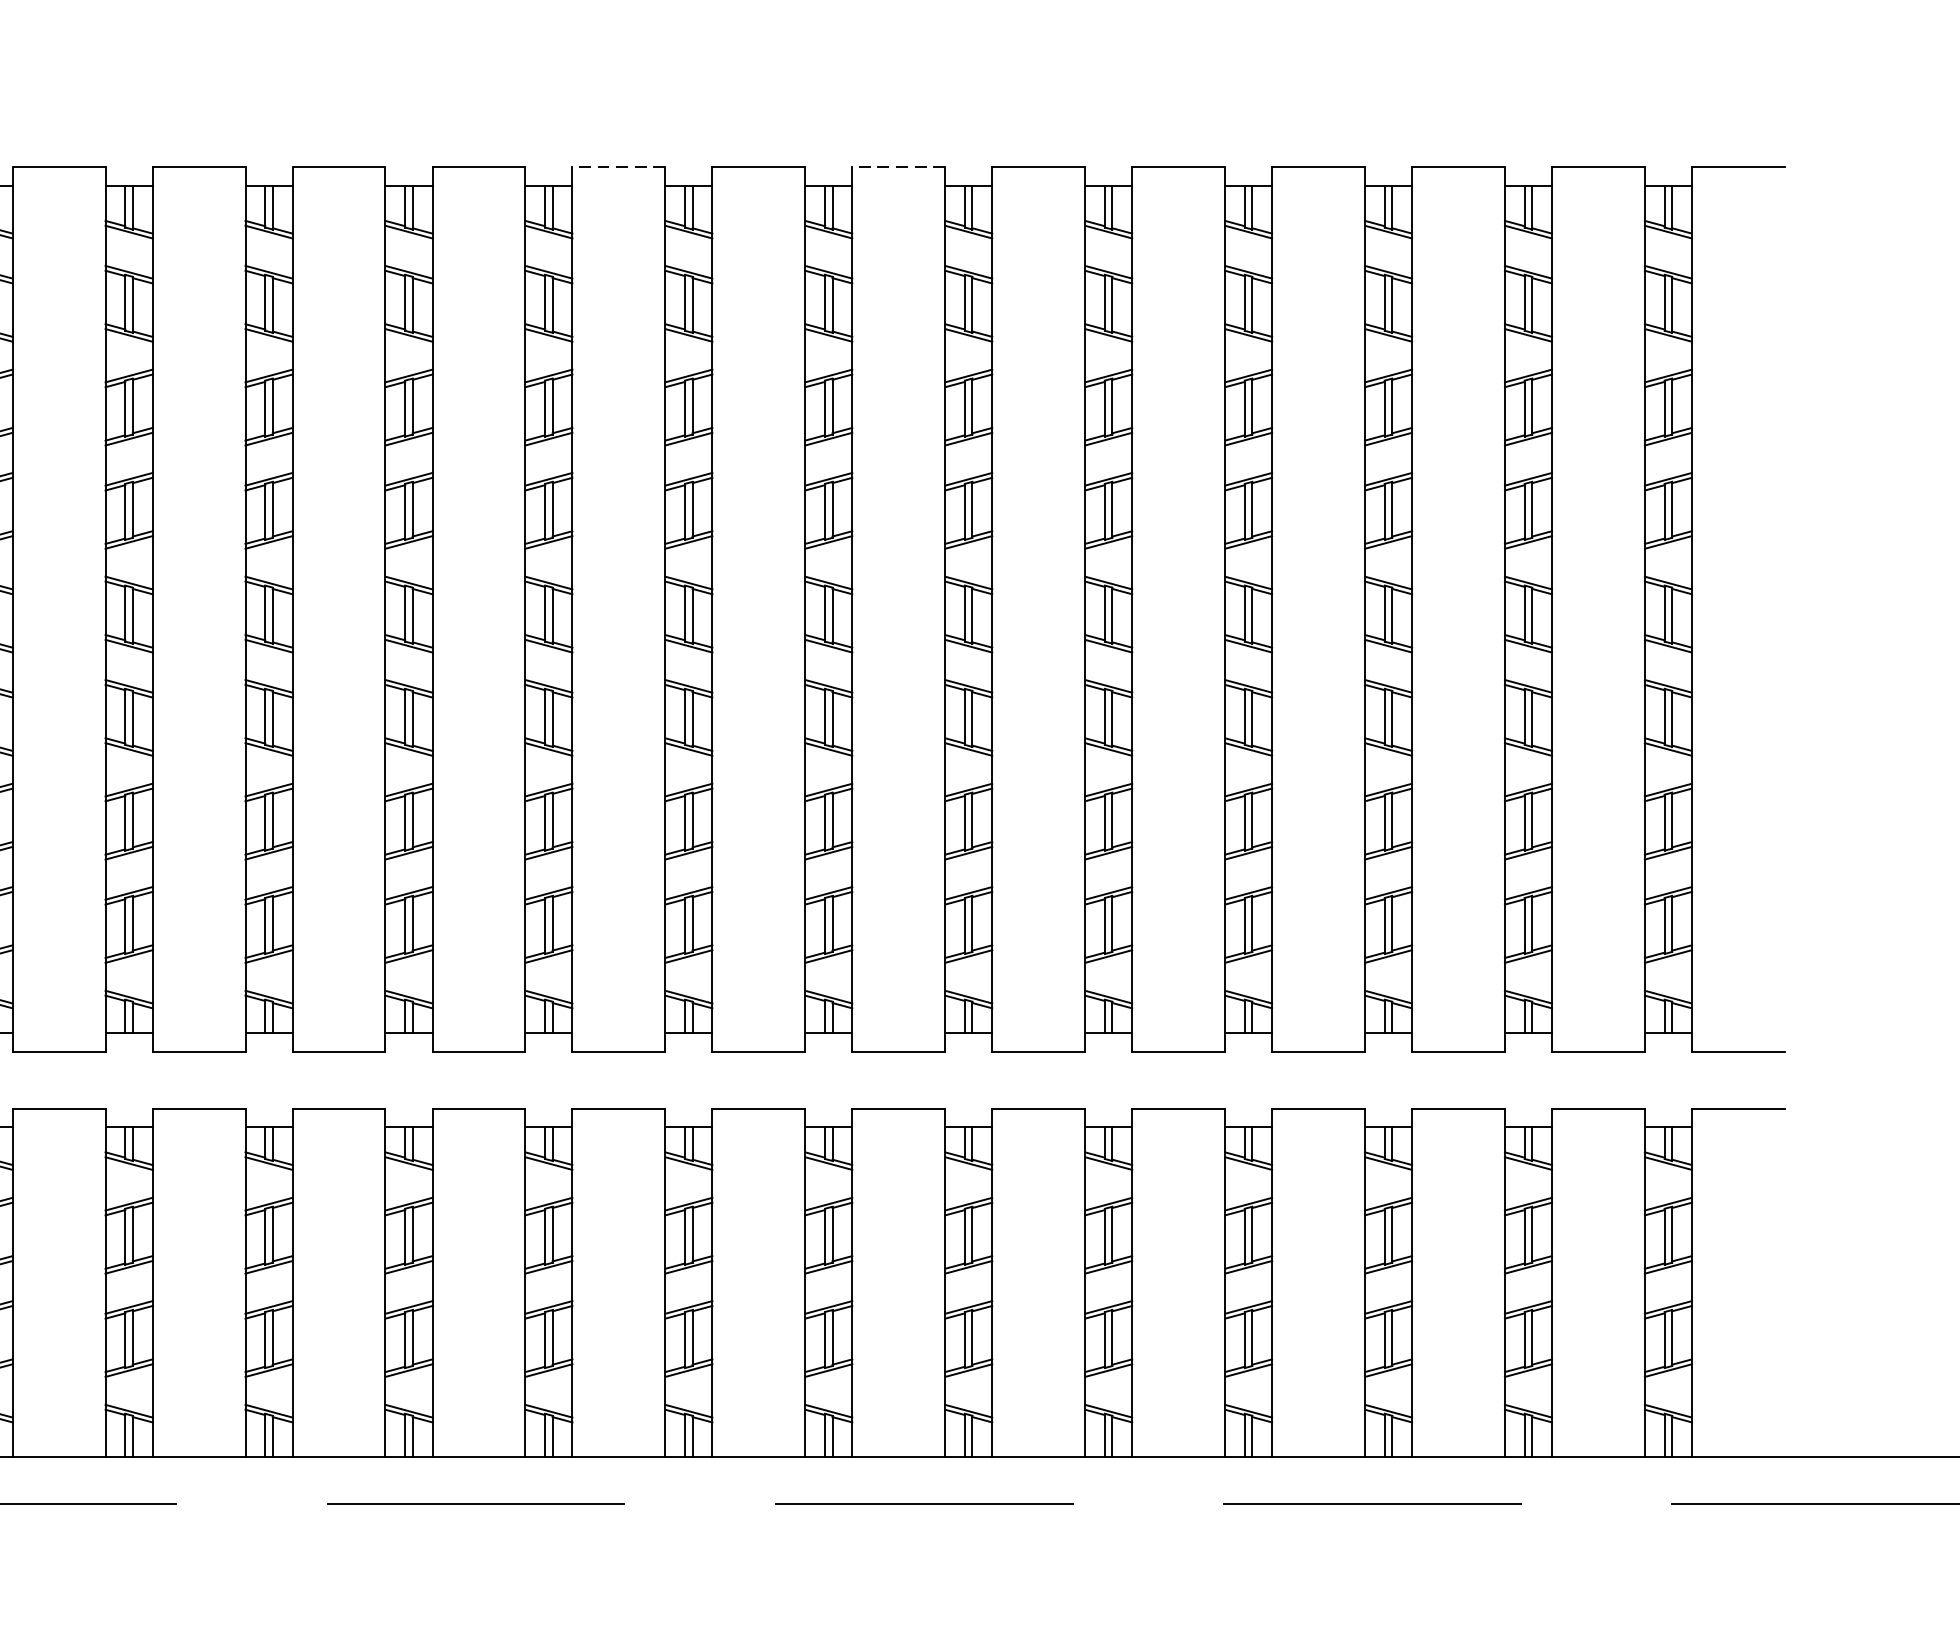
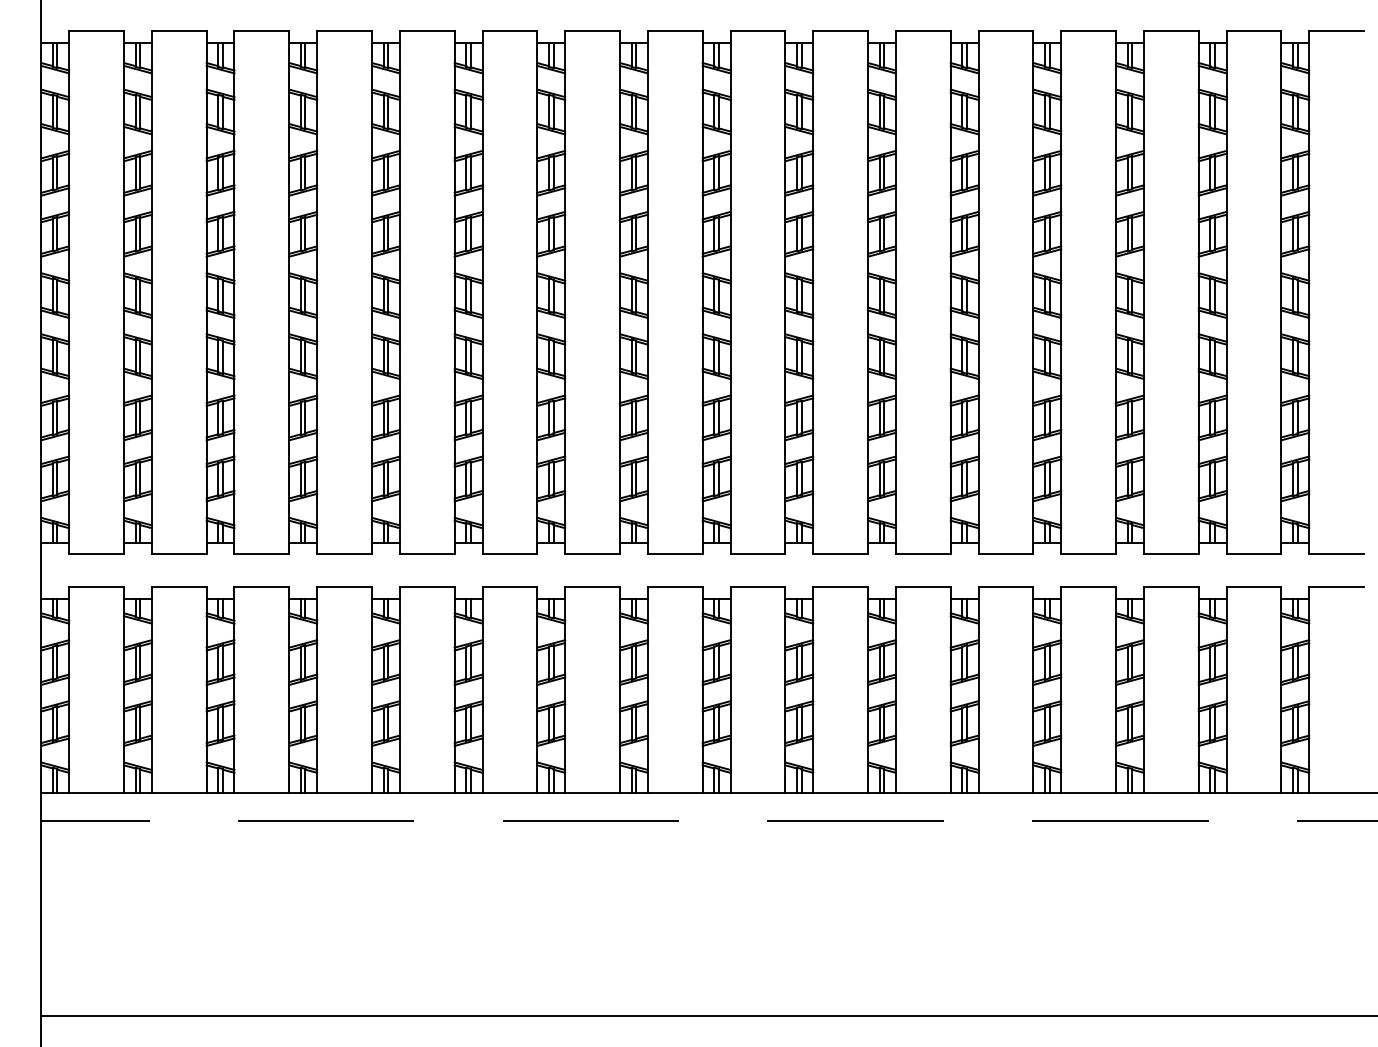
line: (617, 167) -> (674, 31), dashed -> solid
line: (898, 167) -> (840, 31), dashed -> solid

